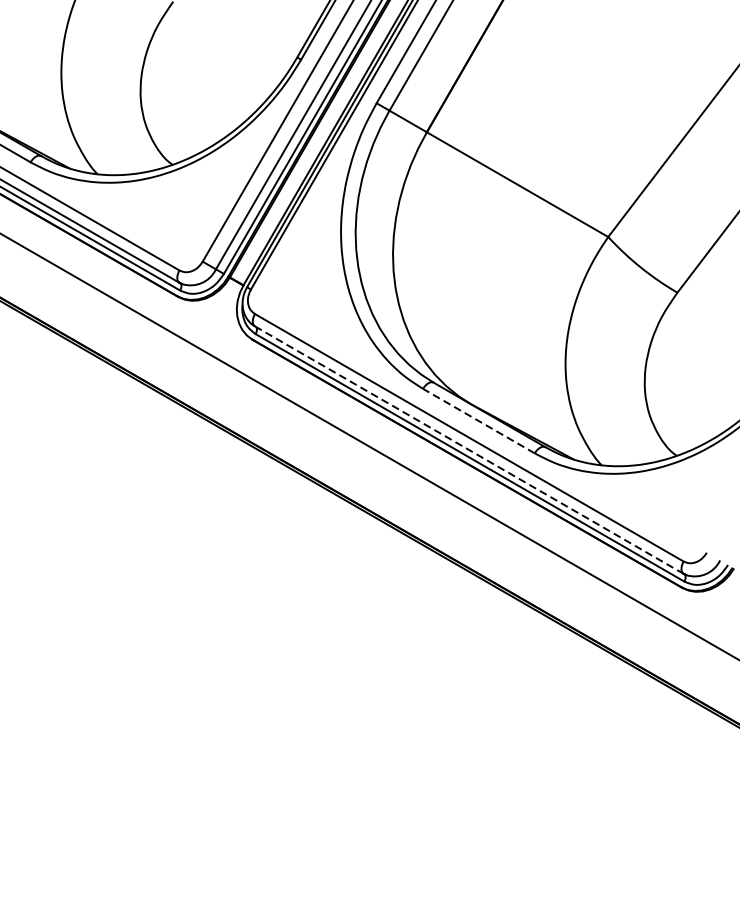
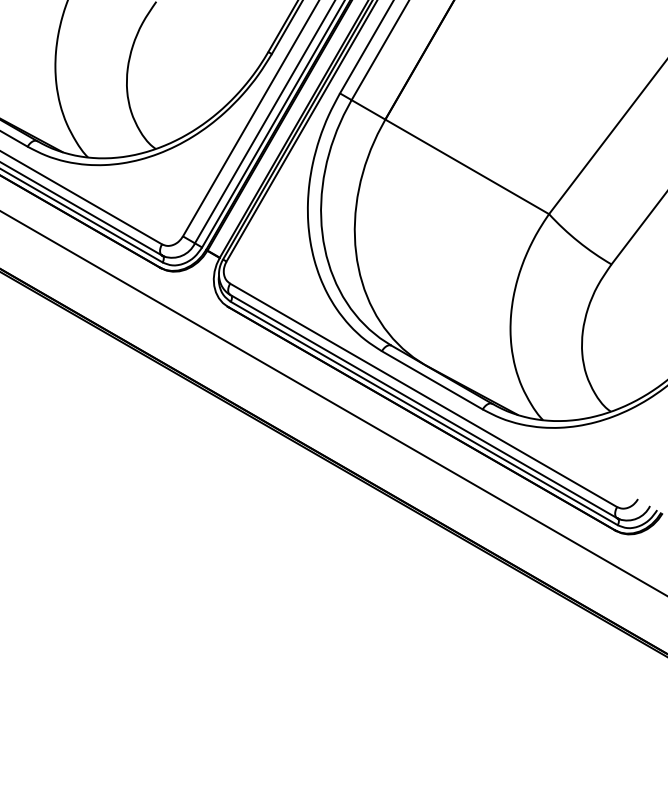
line: (478, 421) -> (431, 380), dashed -> solid
line: (470, 450) -> (424, 406), dashed -> solid

